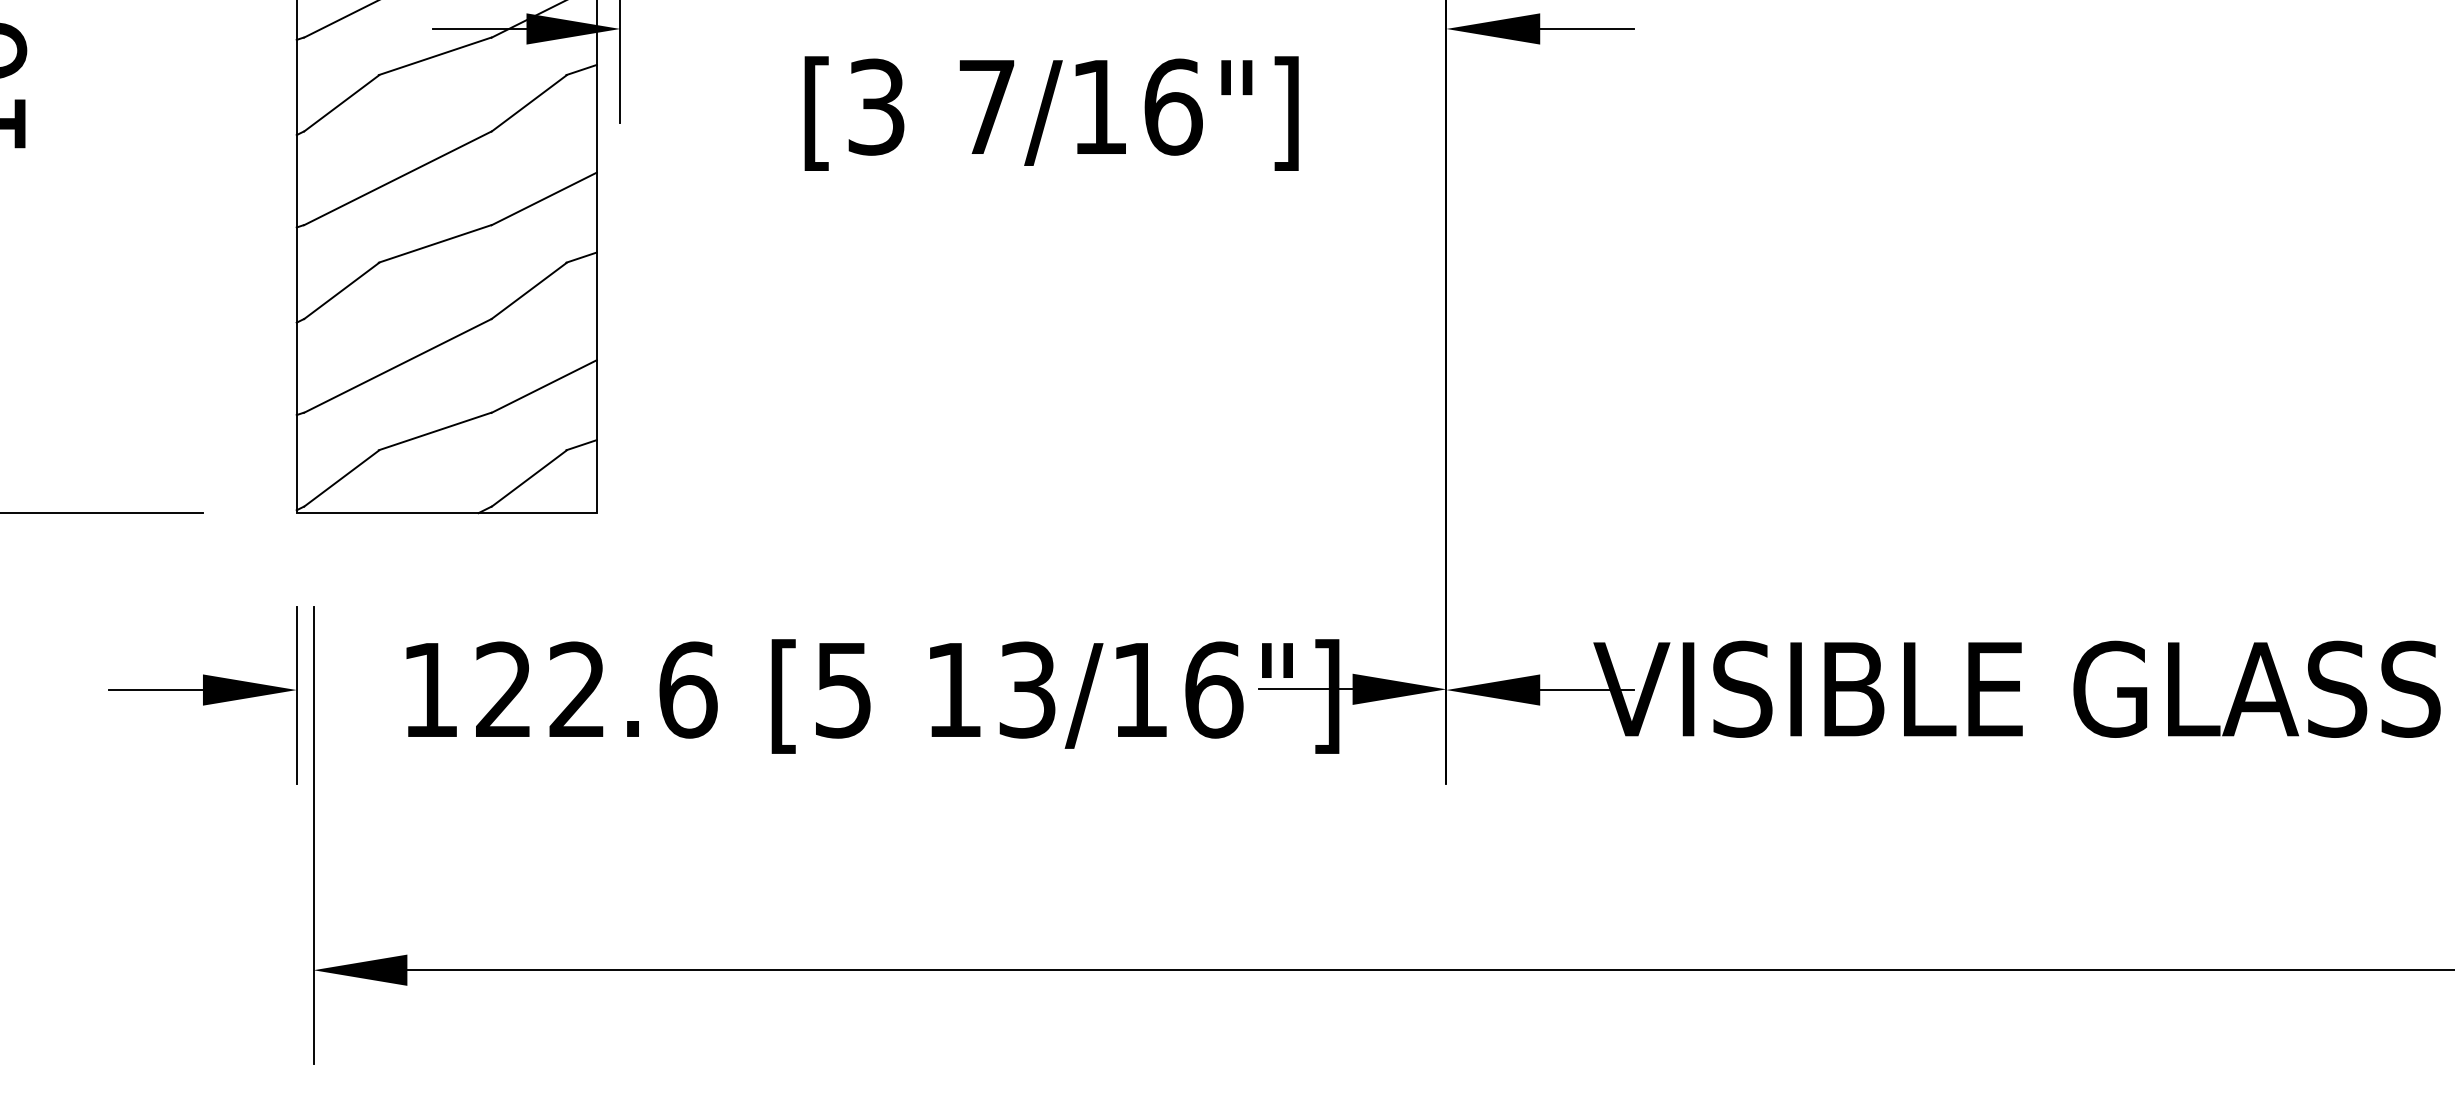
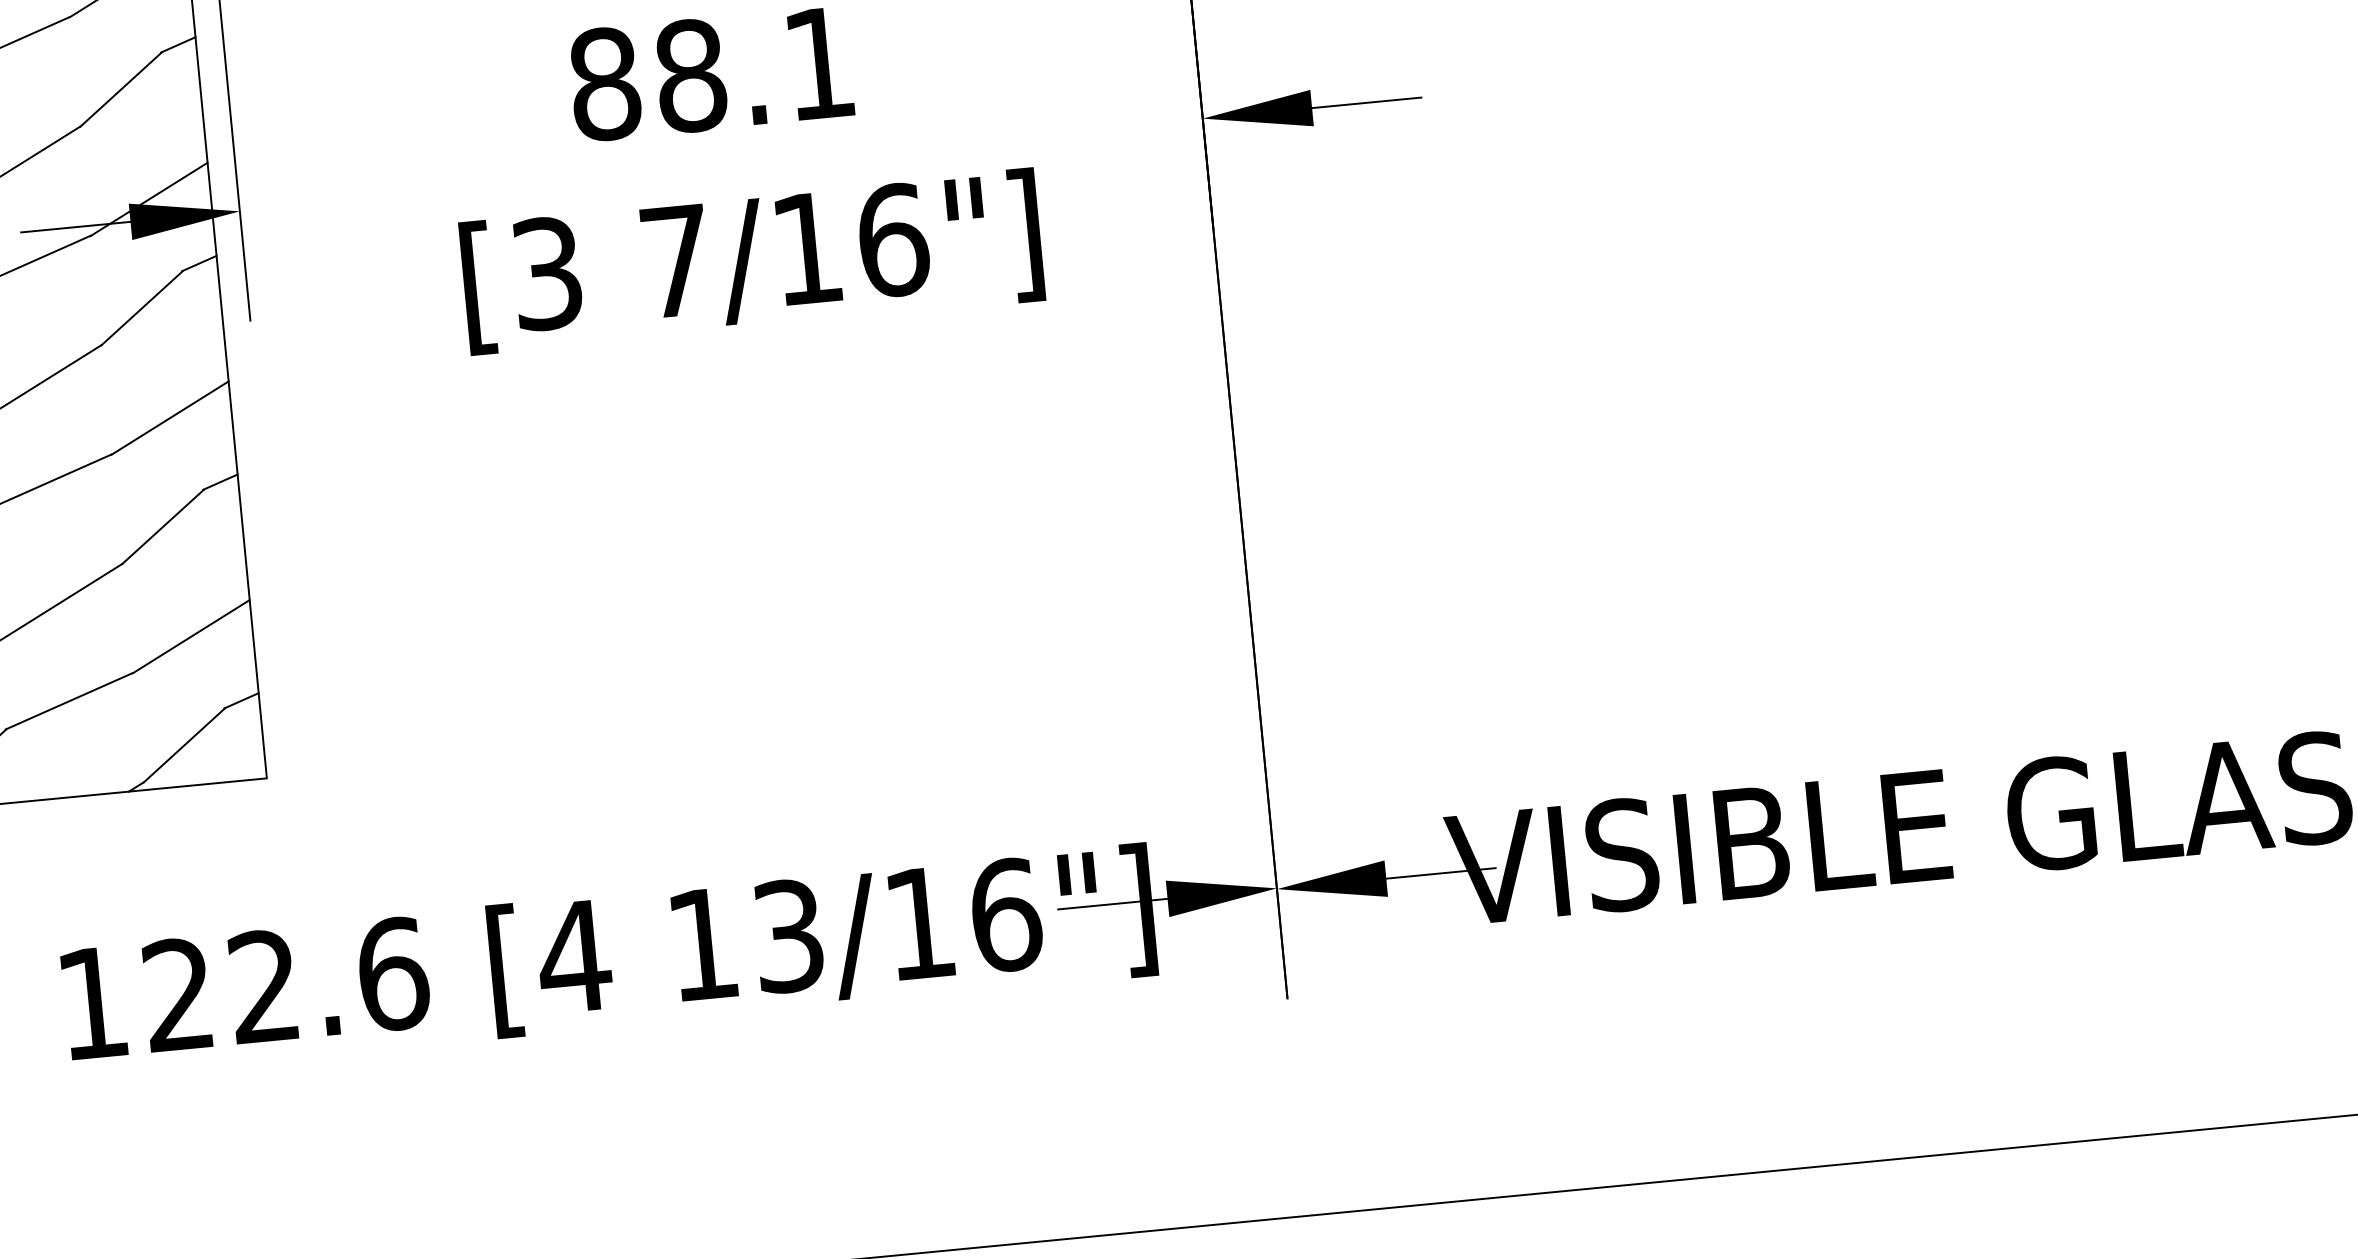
text: (843, 690) -> (574, 957), [5 -> [4

